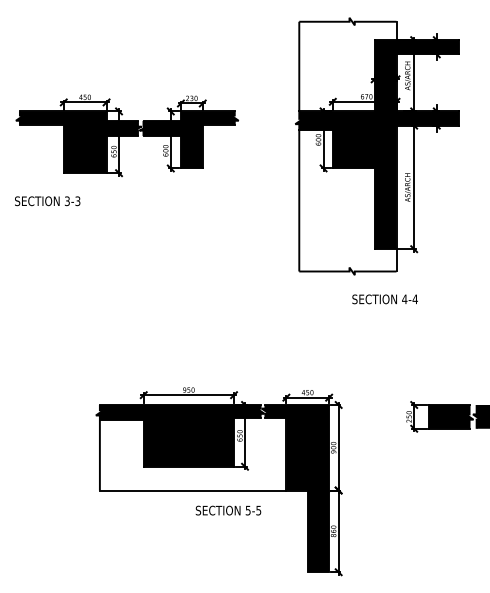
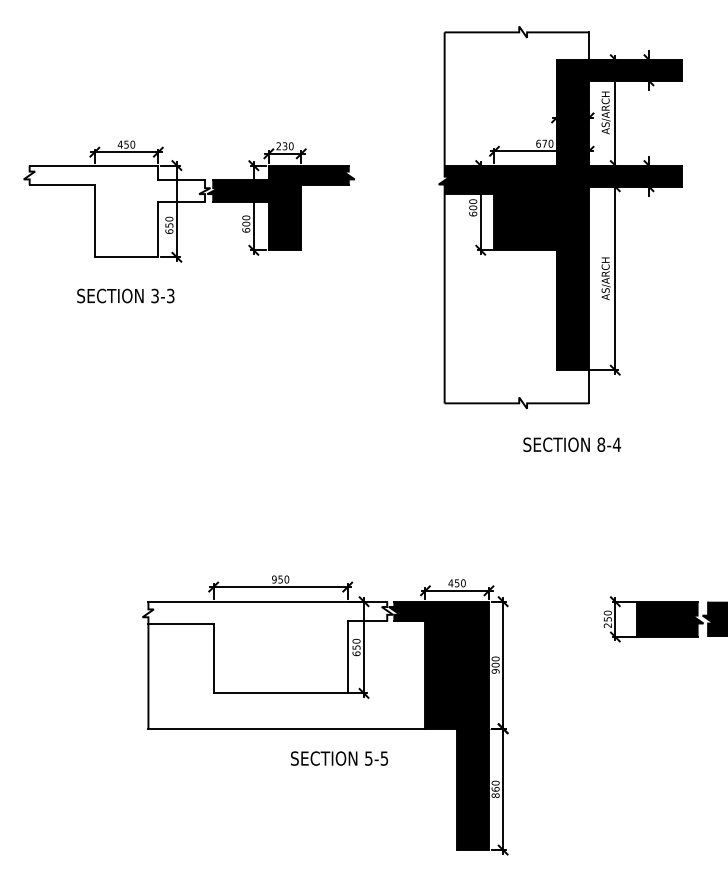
fill: (78, 142) -> (116, 211), removed
text: (47, 201) -> (125, 296), moved
text: (404, 299) -> (600, 444), 4-4 -> 8-4
fill: (179, 435) -> (266, 646), removed

